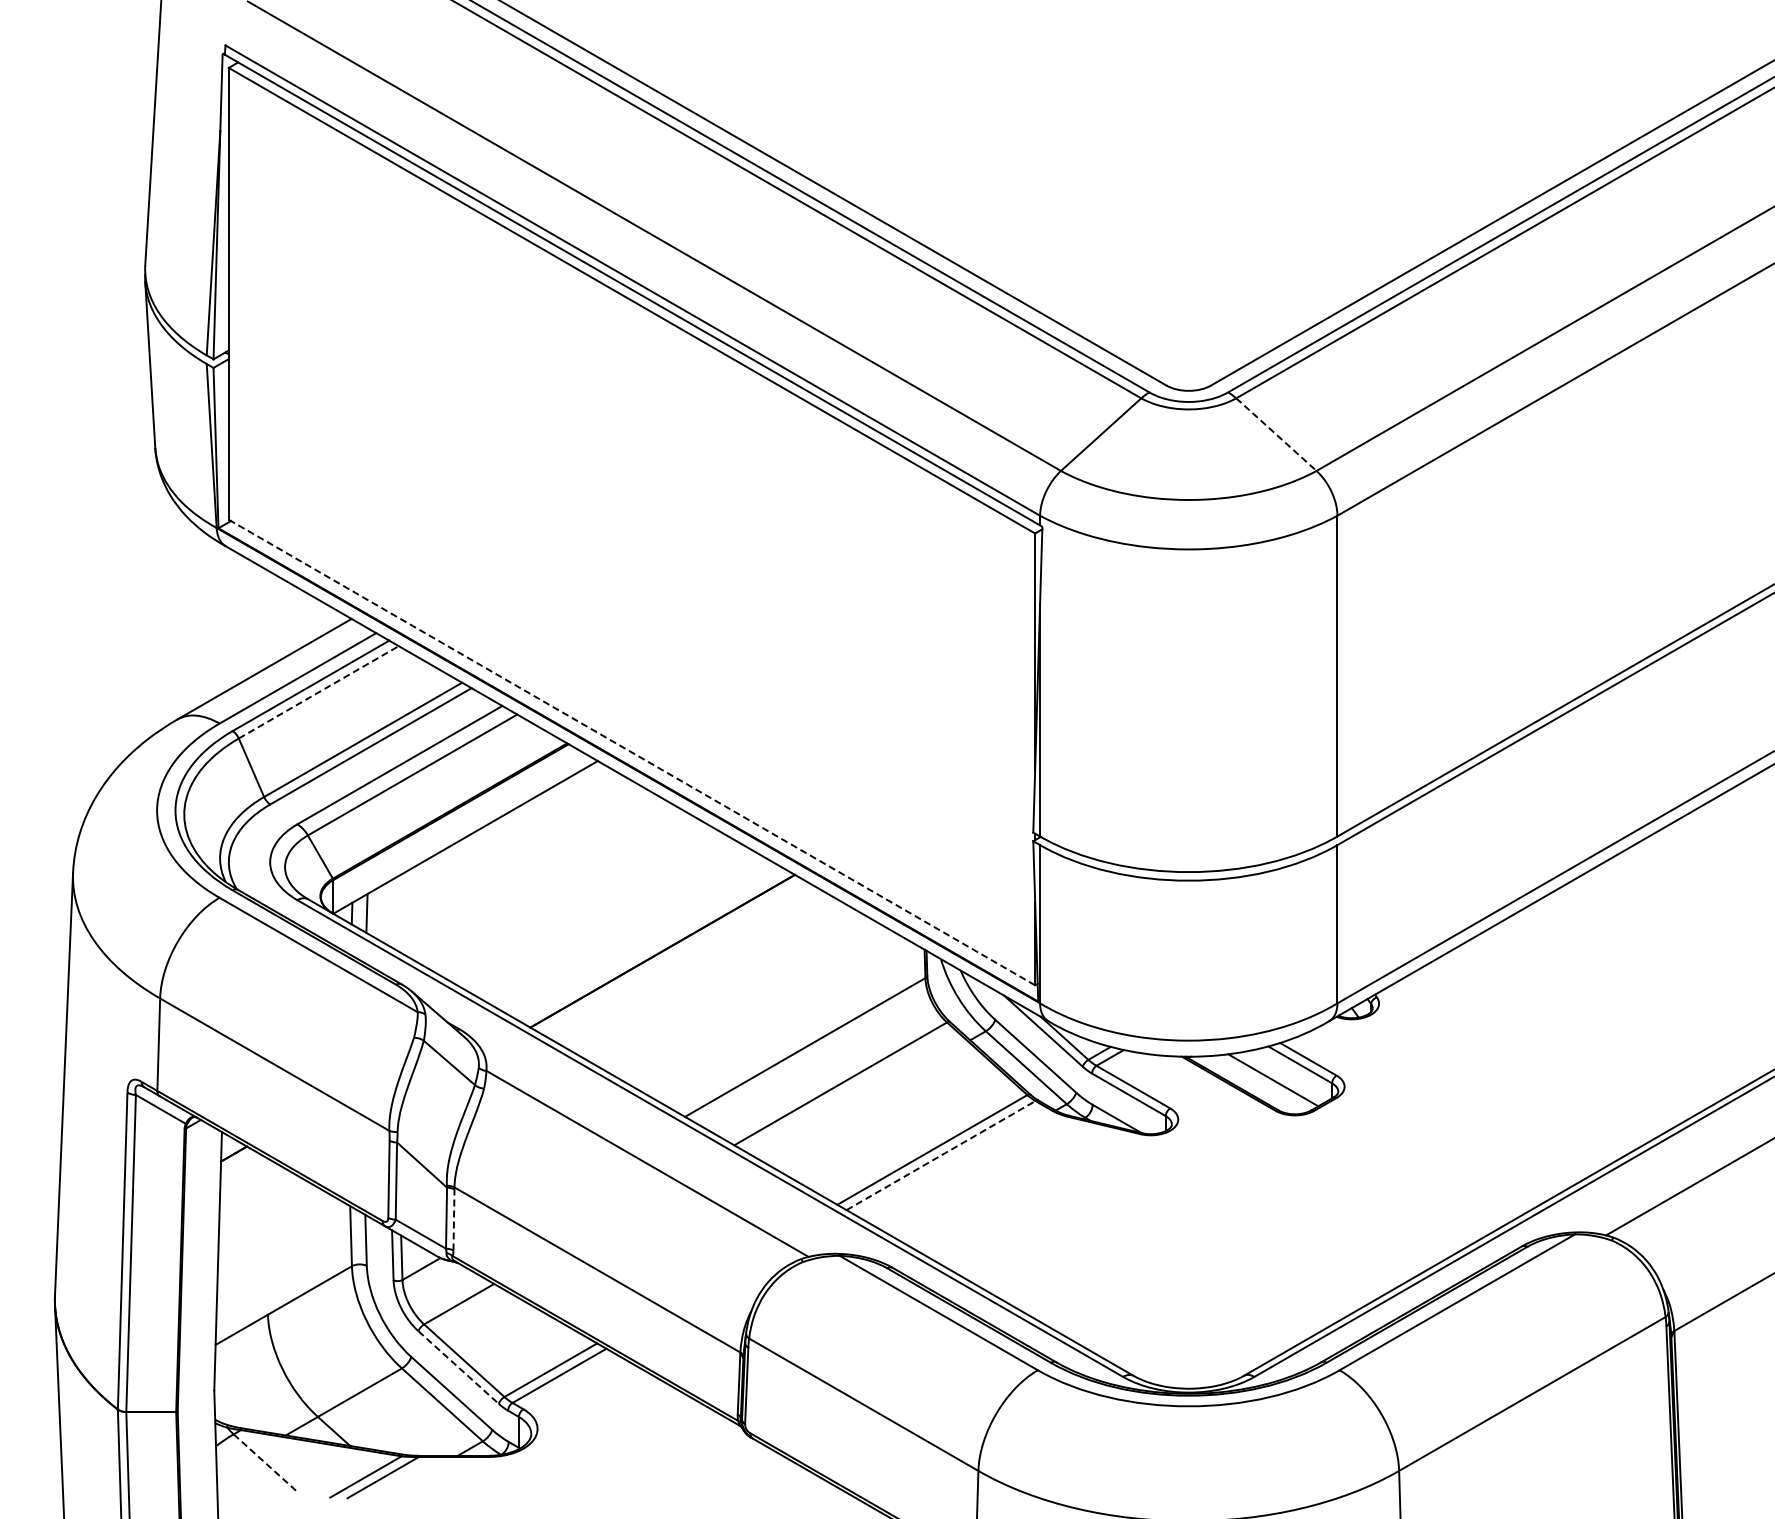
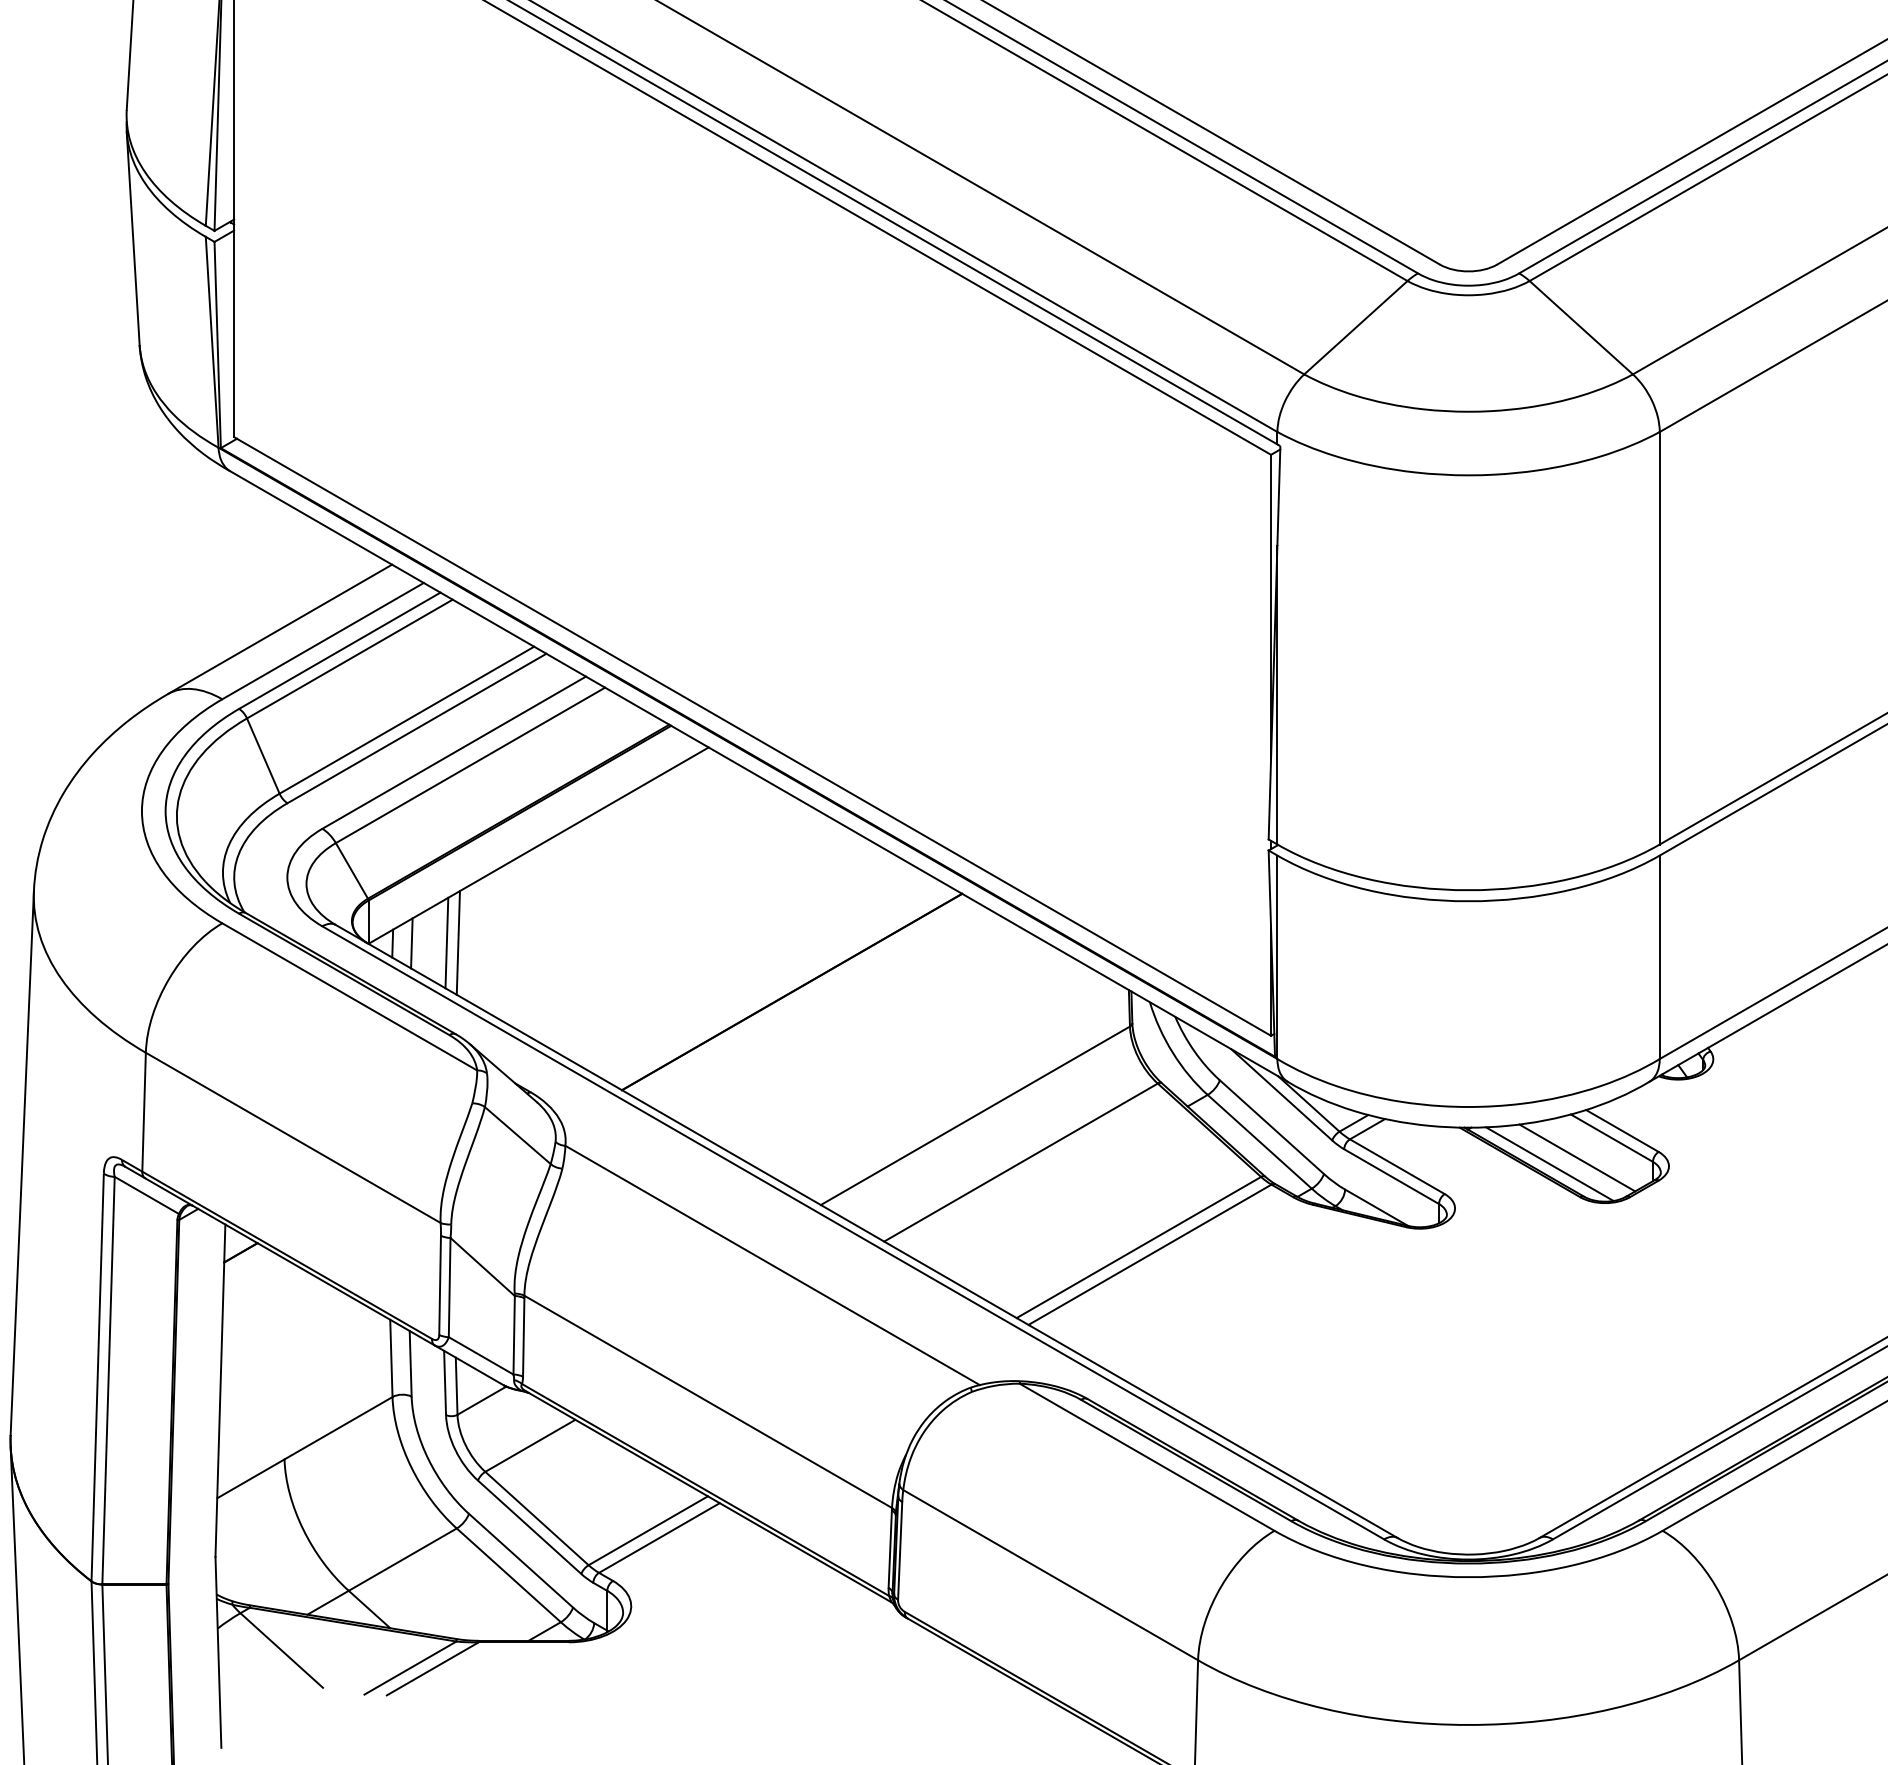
line: (1276, 434) -> (1581, 327), dashed -> solid
line: (319, 692) -> (350, 659), dashed -> solid
line: (631, 752) -> (751, 736), dashed -> solid
line: (394, 912) -> (447, 942), added
line: (402, 912) -> (457, 942), added
line: (1251, 1084) -> (1549, 1163), added
line: (941, 1155) -> (1150, 1254), dashed -> solid
line: (453, 1219) -> (523, 1336), dashed -> solid
line: (458, 1367) -> (529, 1527), dashed -> solid
line: (266, 1463) -> (282, 1650), dashed -> solid

